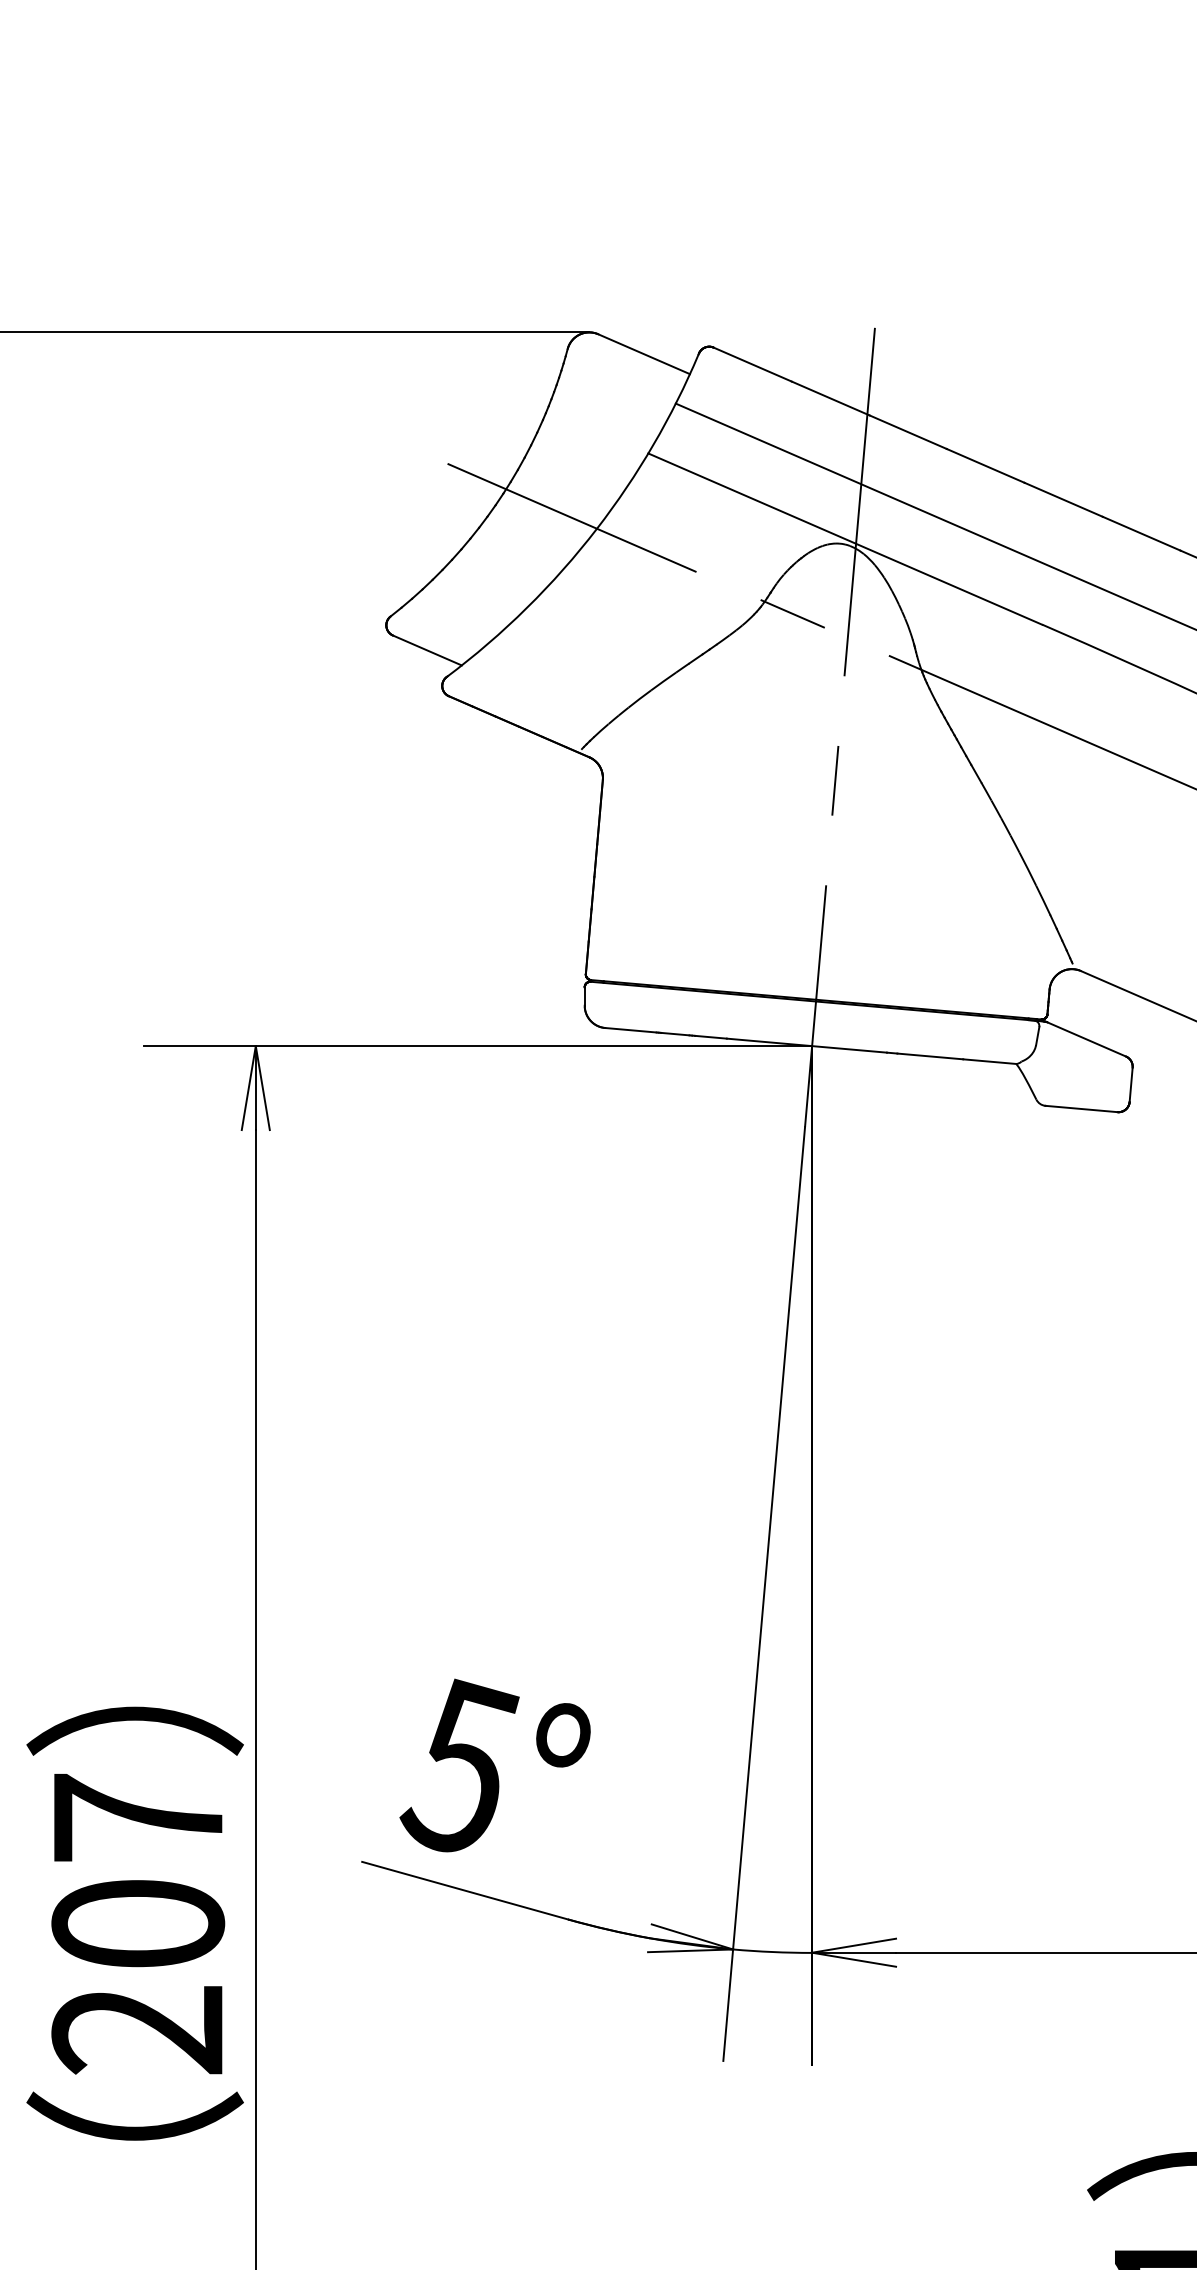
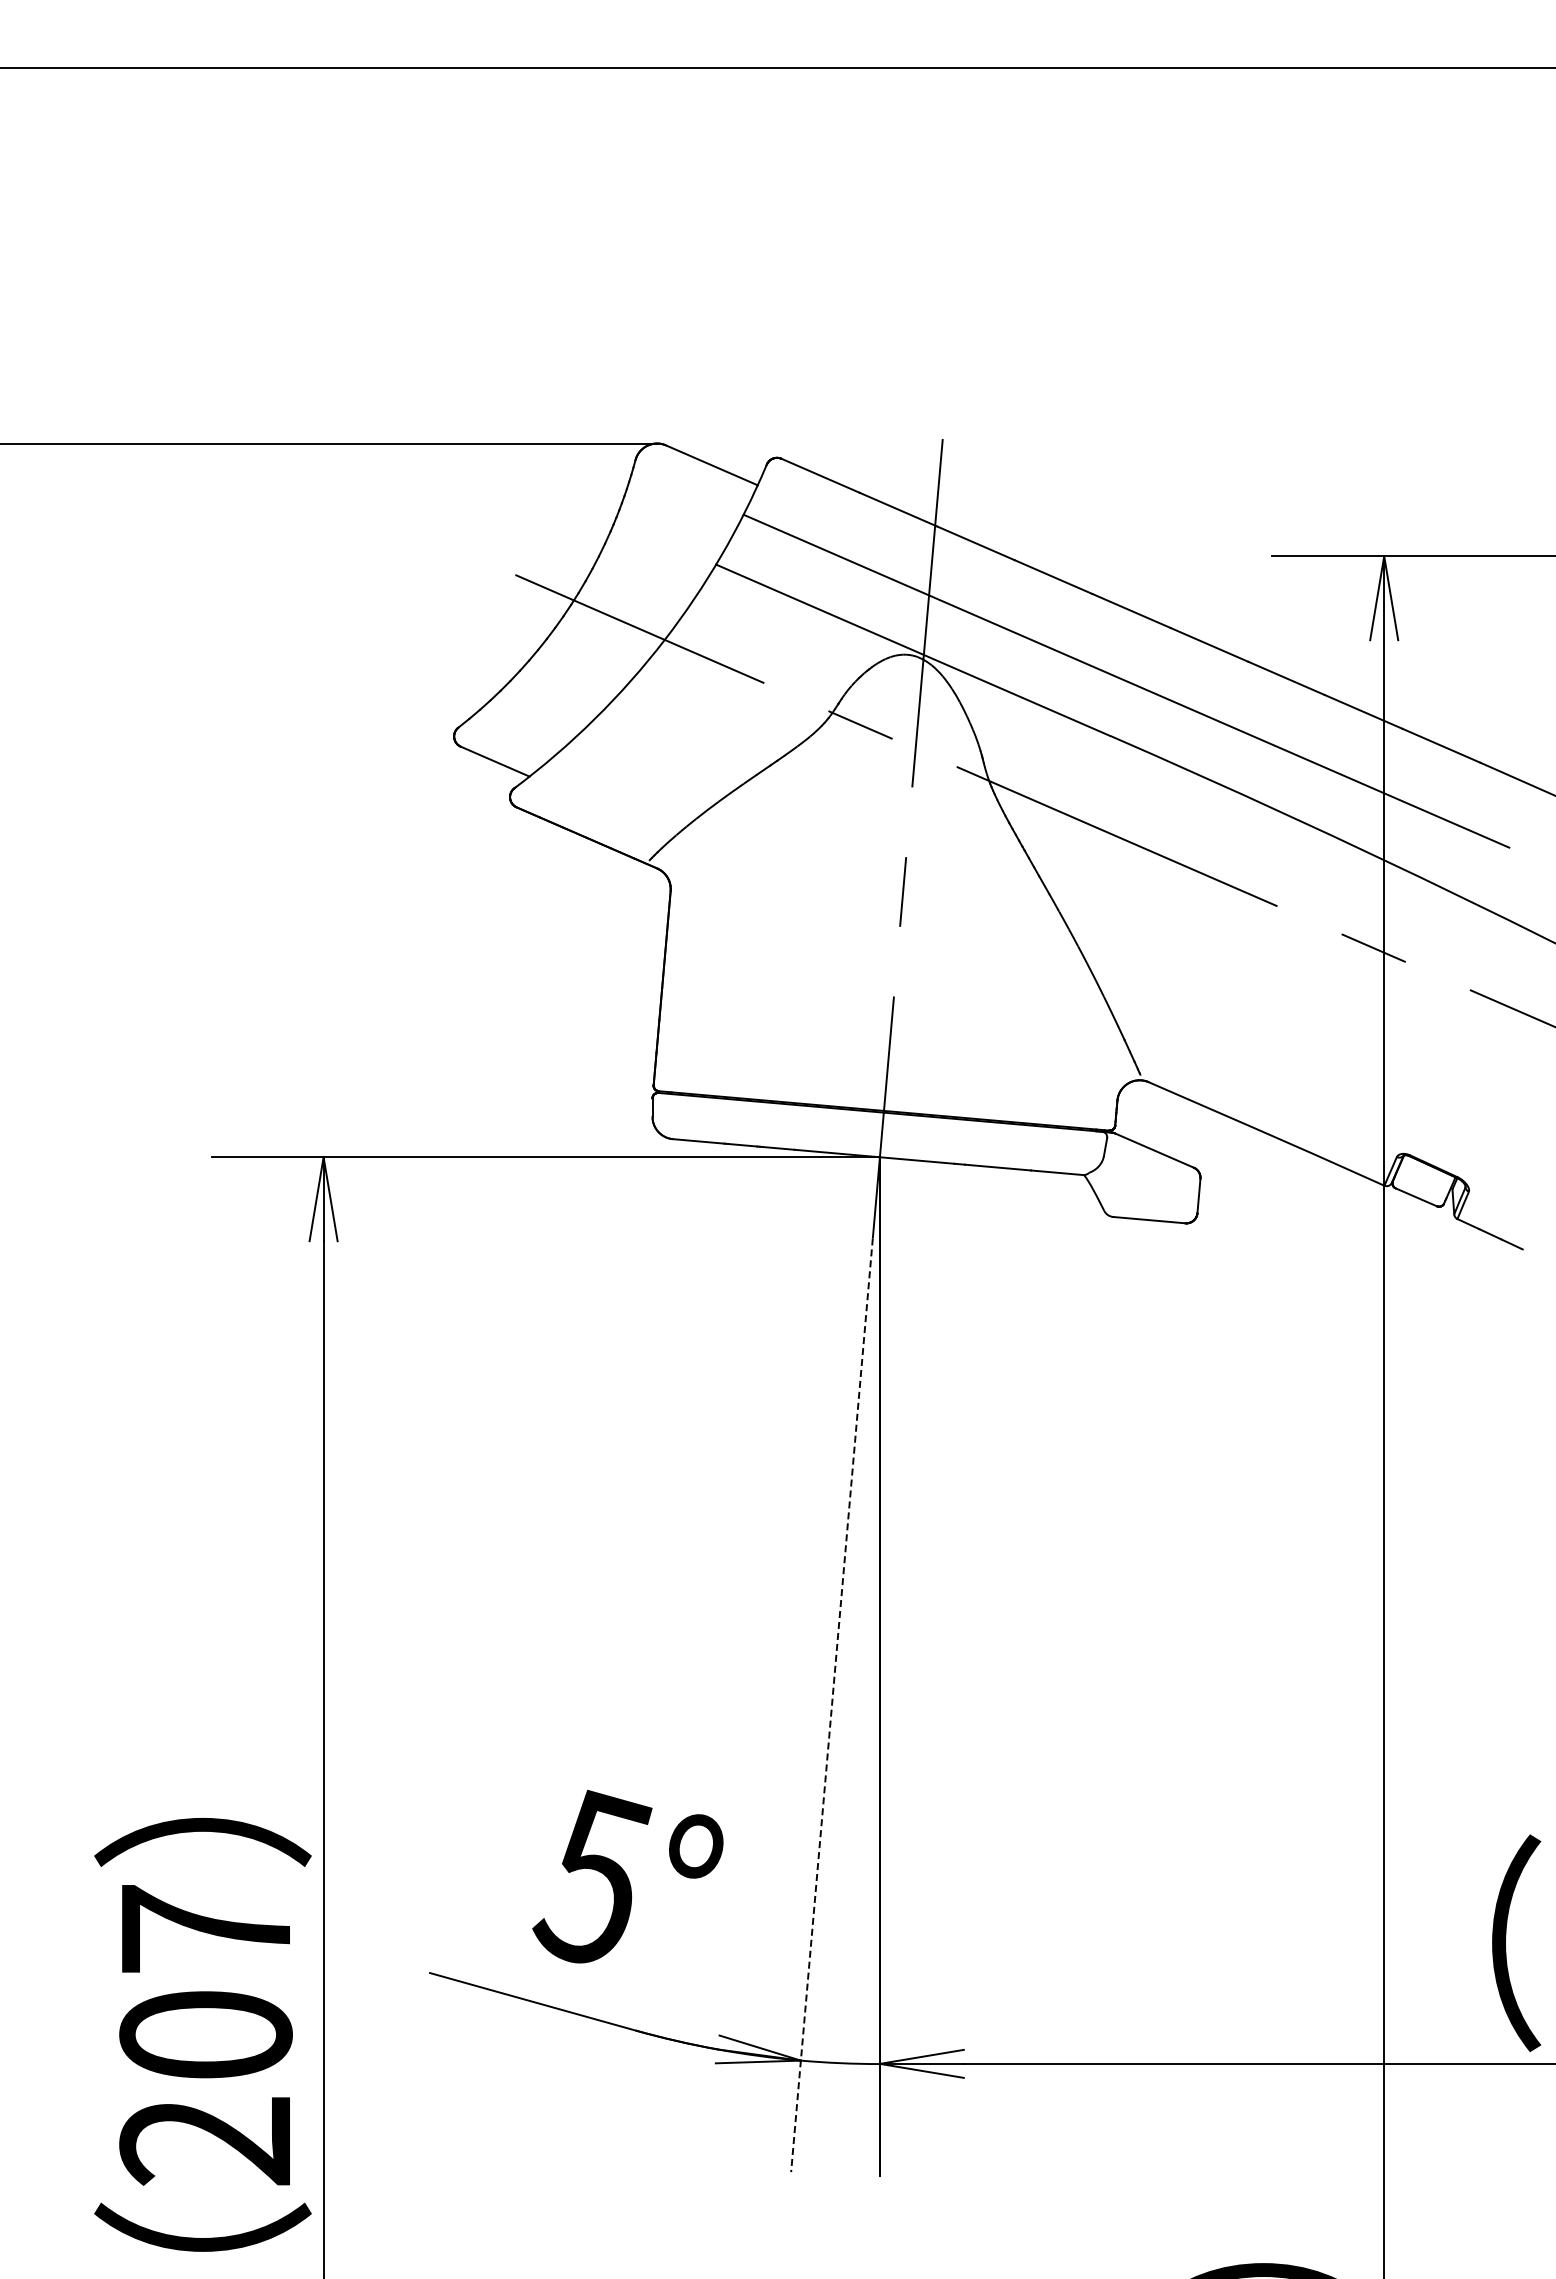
line: (763, 1594) -> (831, 1705), solid -> dashed
text: (494, 1765) -> (627, 1876), moved

